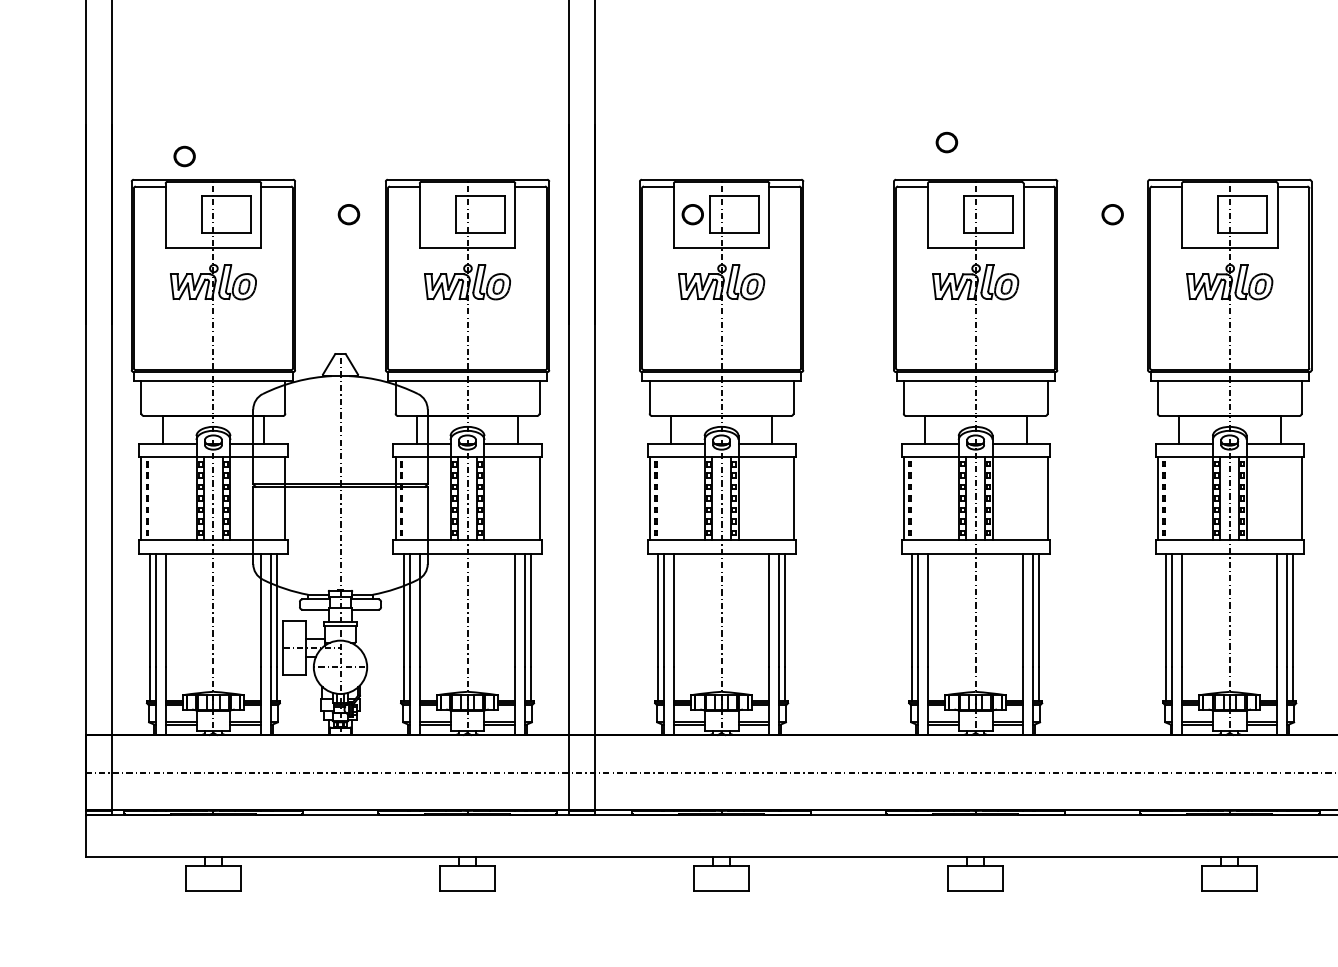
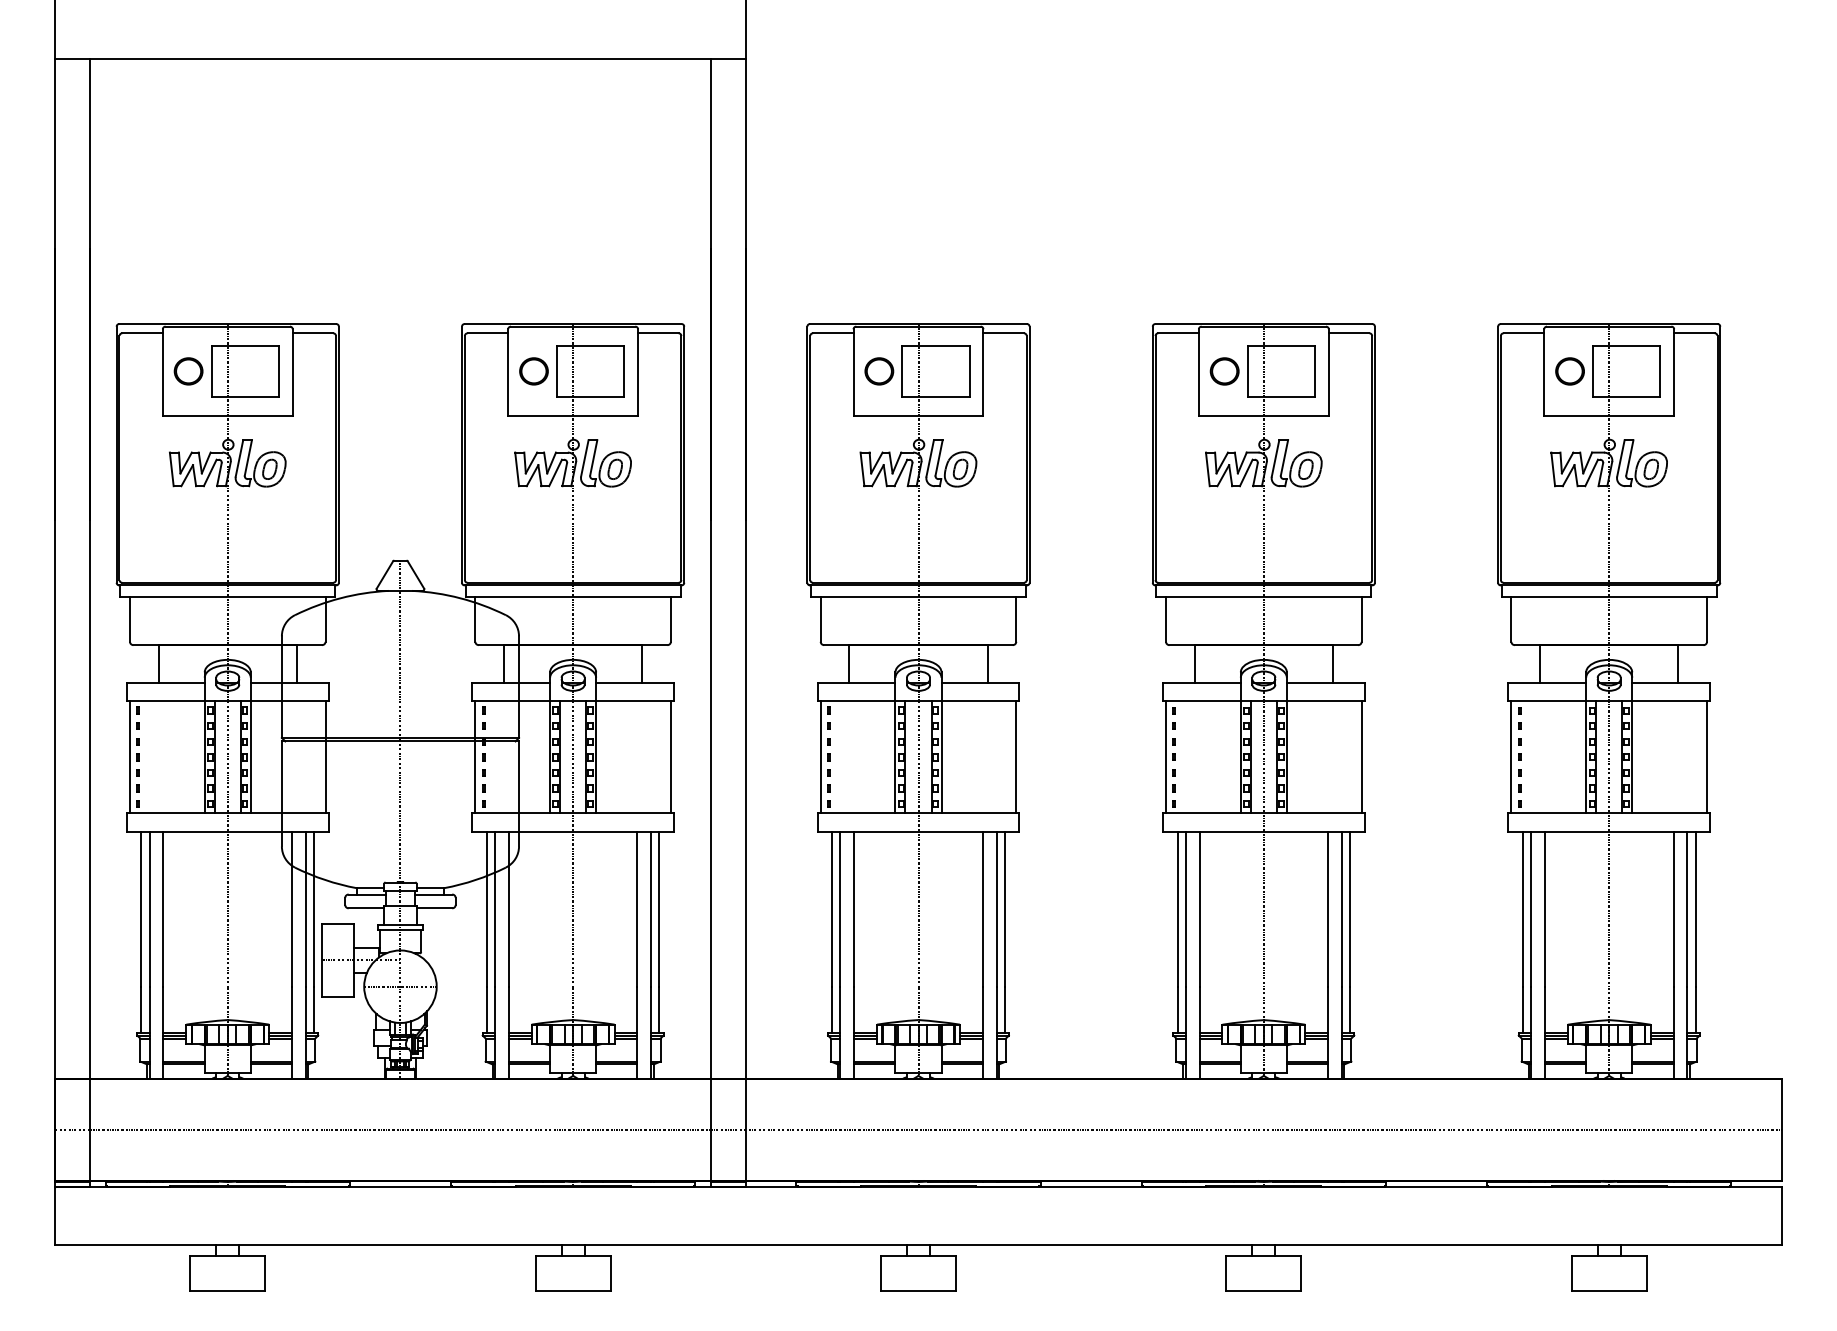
part: (946, 142) -> (1224, 371), moved
part: (184, 156) -> (188, 371), moved
part: (348, 214) -> (533, 371), moved
part: (1112, 214) -> (1569, 371), moved

